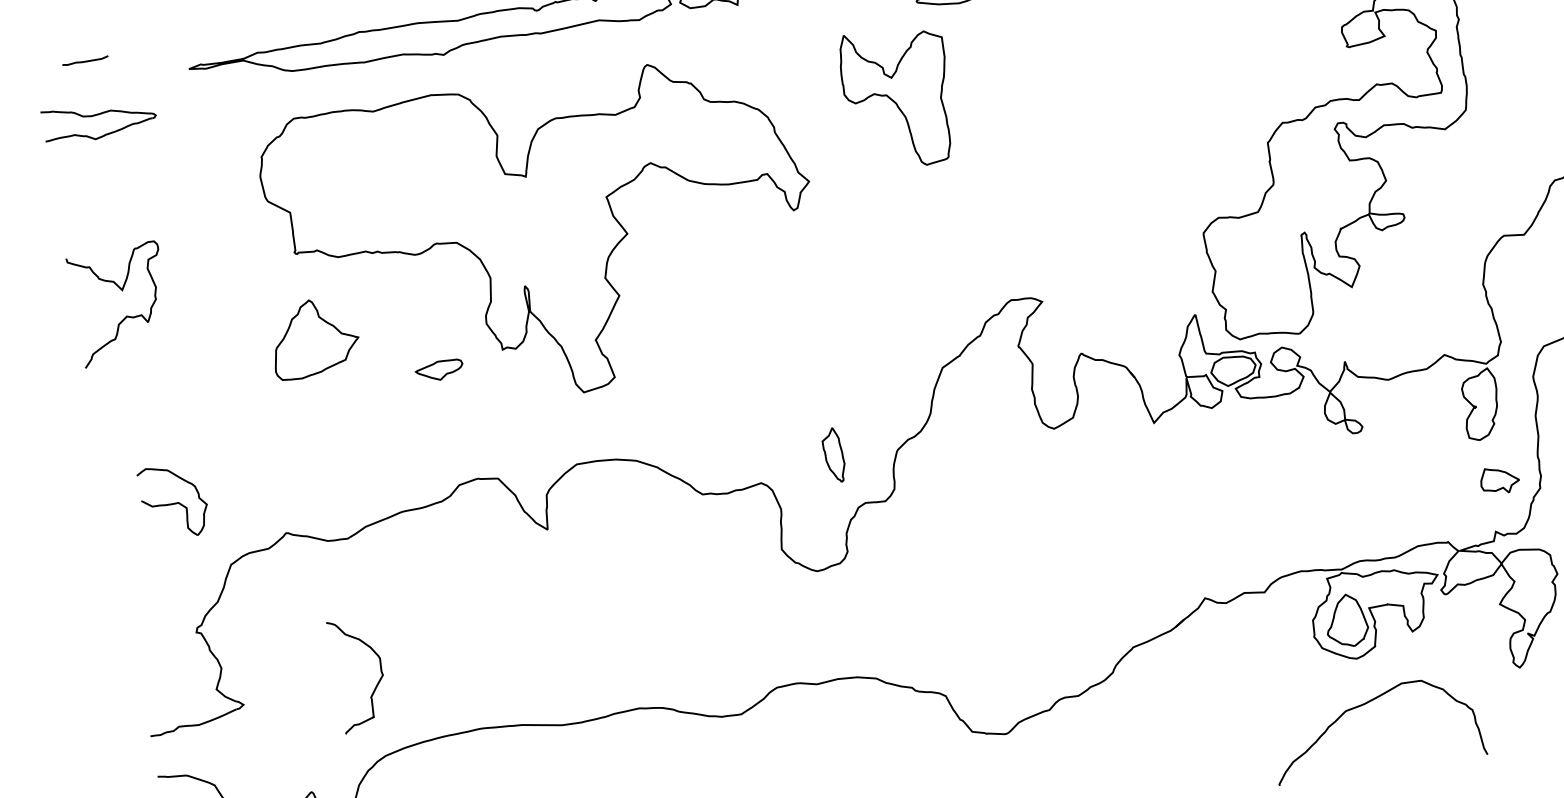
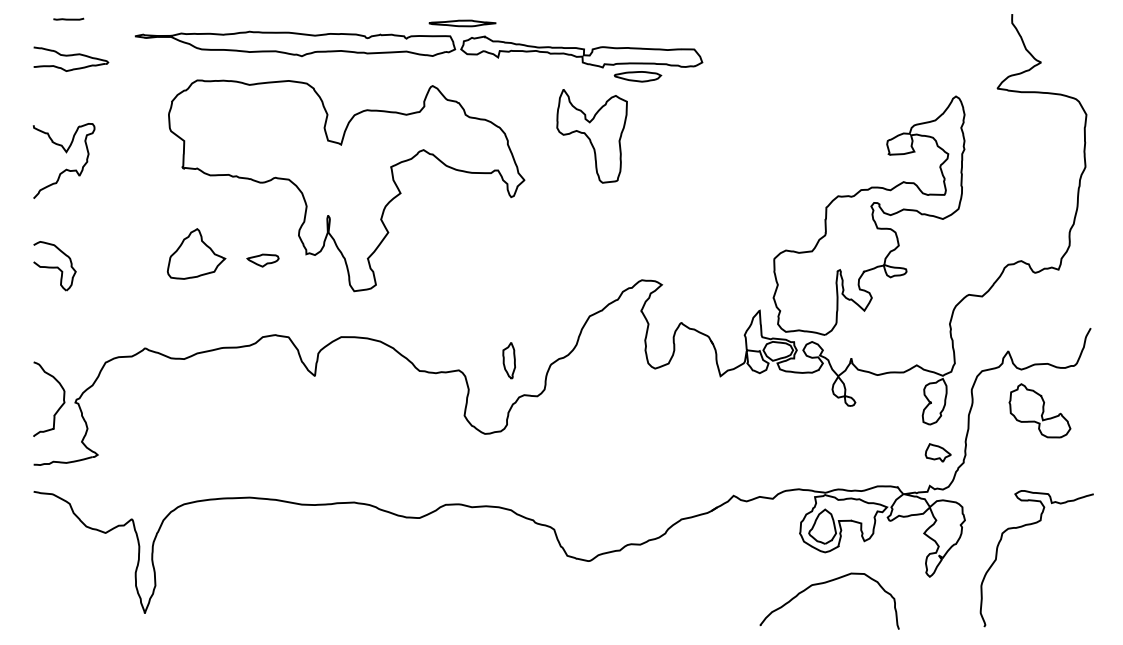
curve: (122, 292) -> (66, 153), moved
part: (314, 337) -> (196, 253), moved
part: (173, 502) -> (54, 266), moved
curve: (377, 680) -> (60, 405), moved

